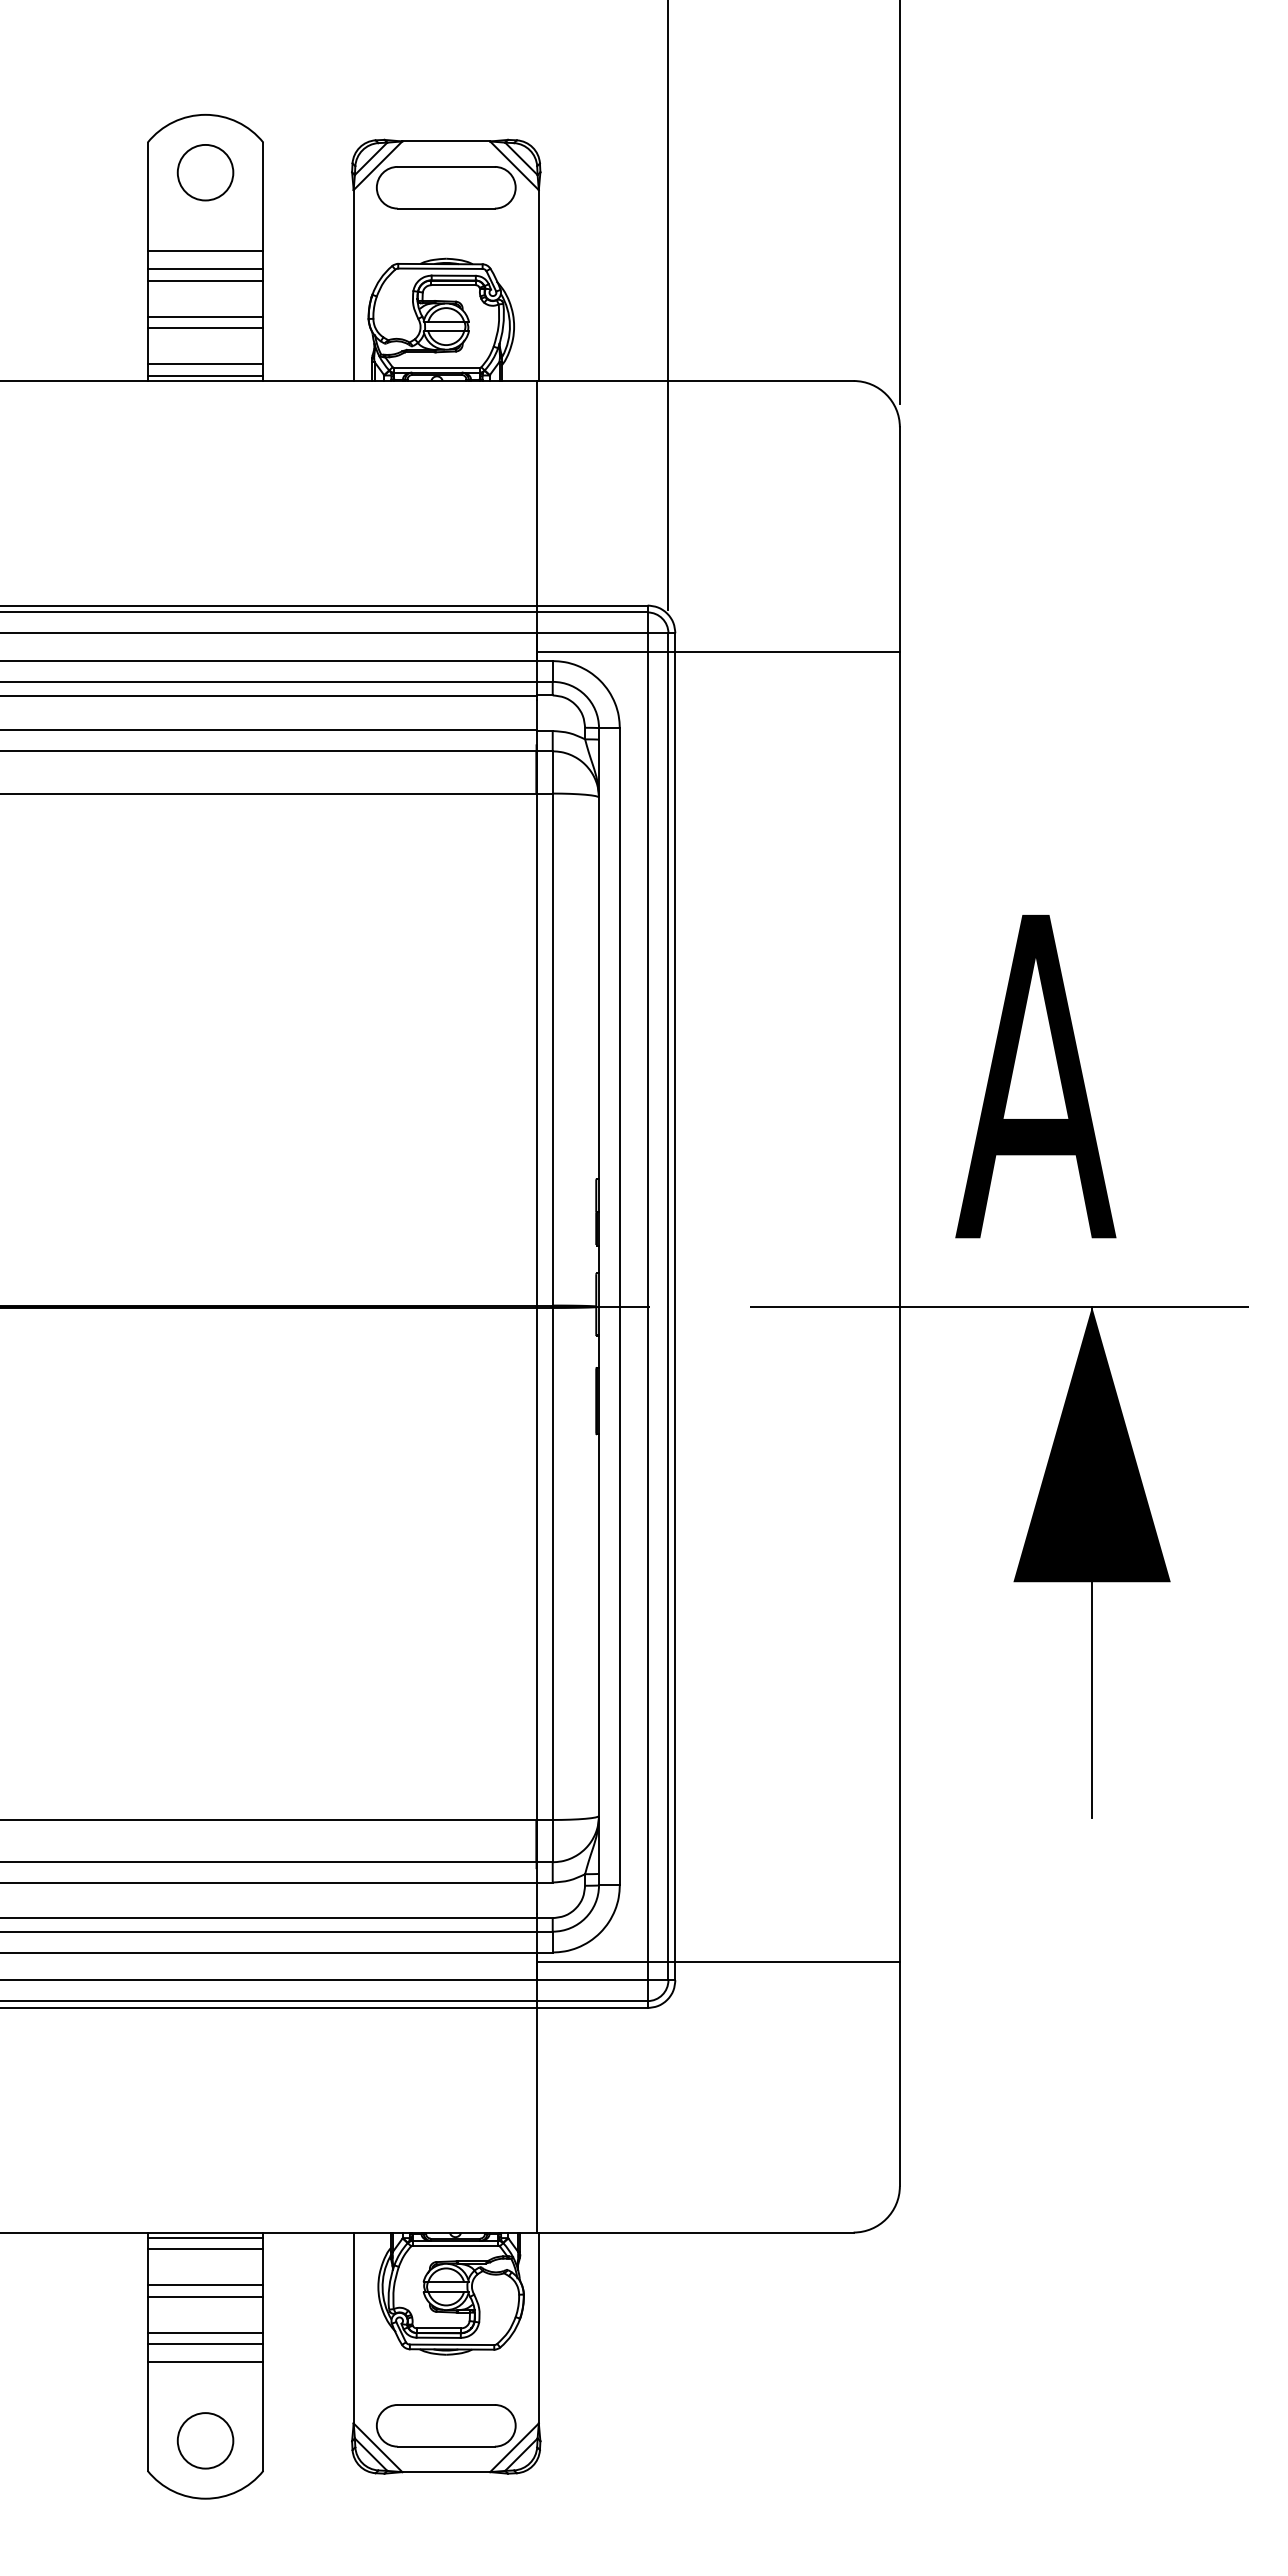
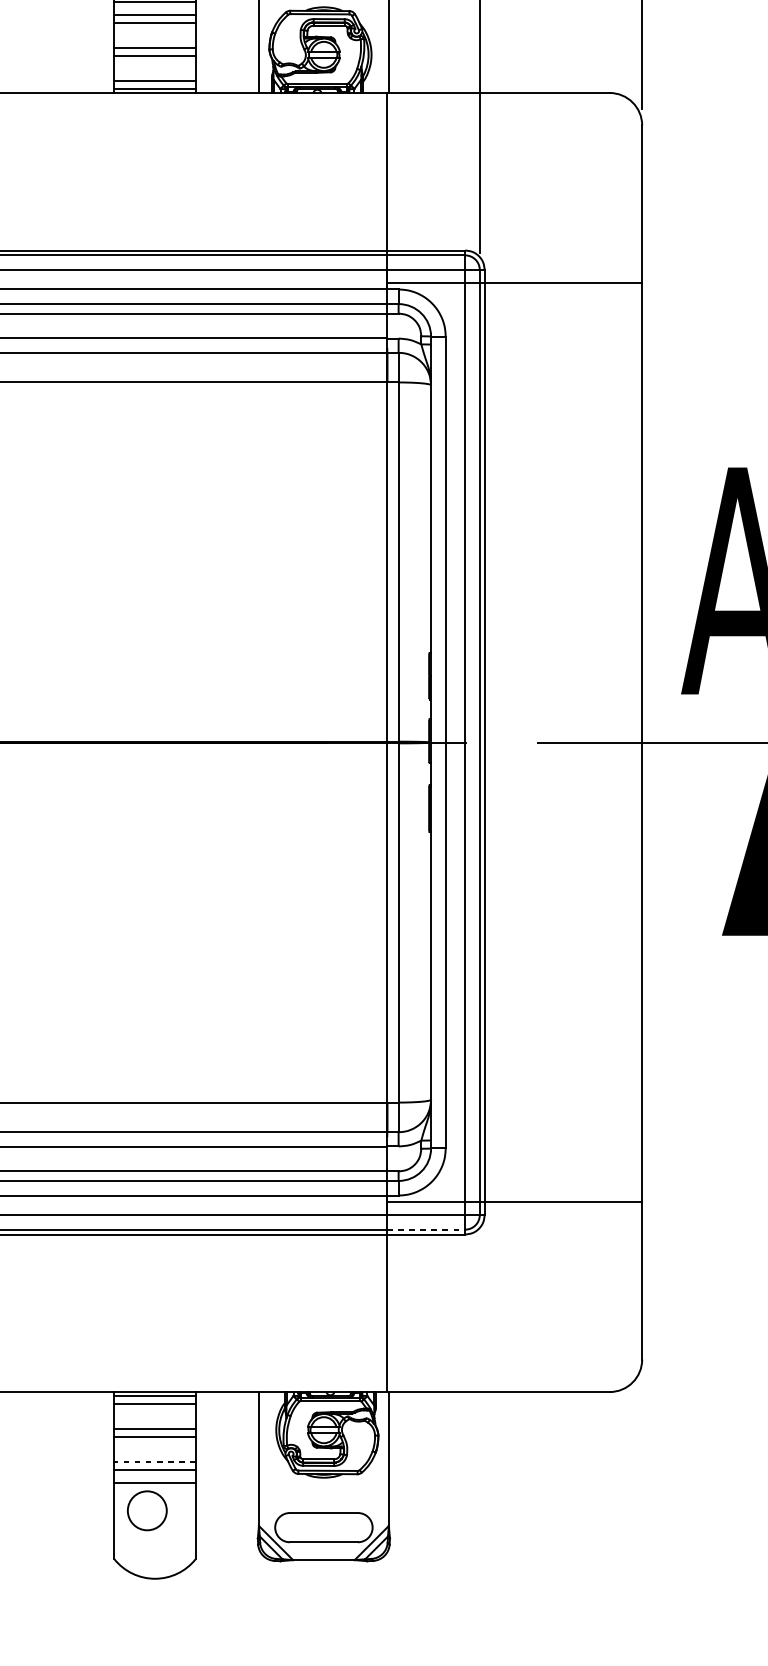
line: (592, 2001) -> (426, 1229), solid -> dashed
line: (205, 2332) -> (155, 1462), solid -> dashed
circle: (205, 2440) -> (147, 1510), moved

